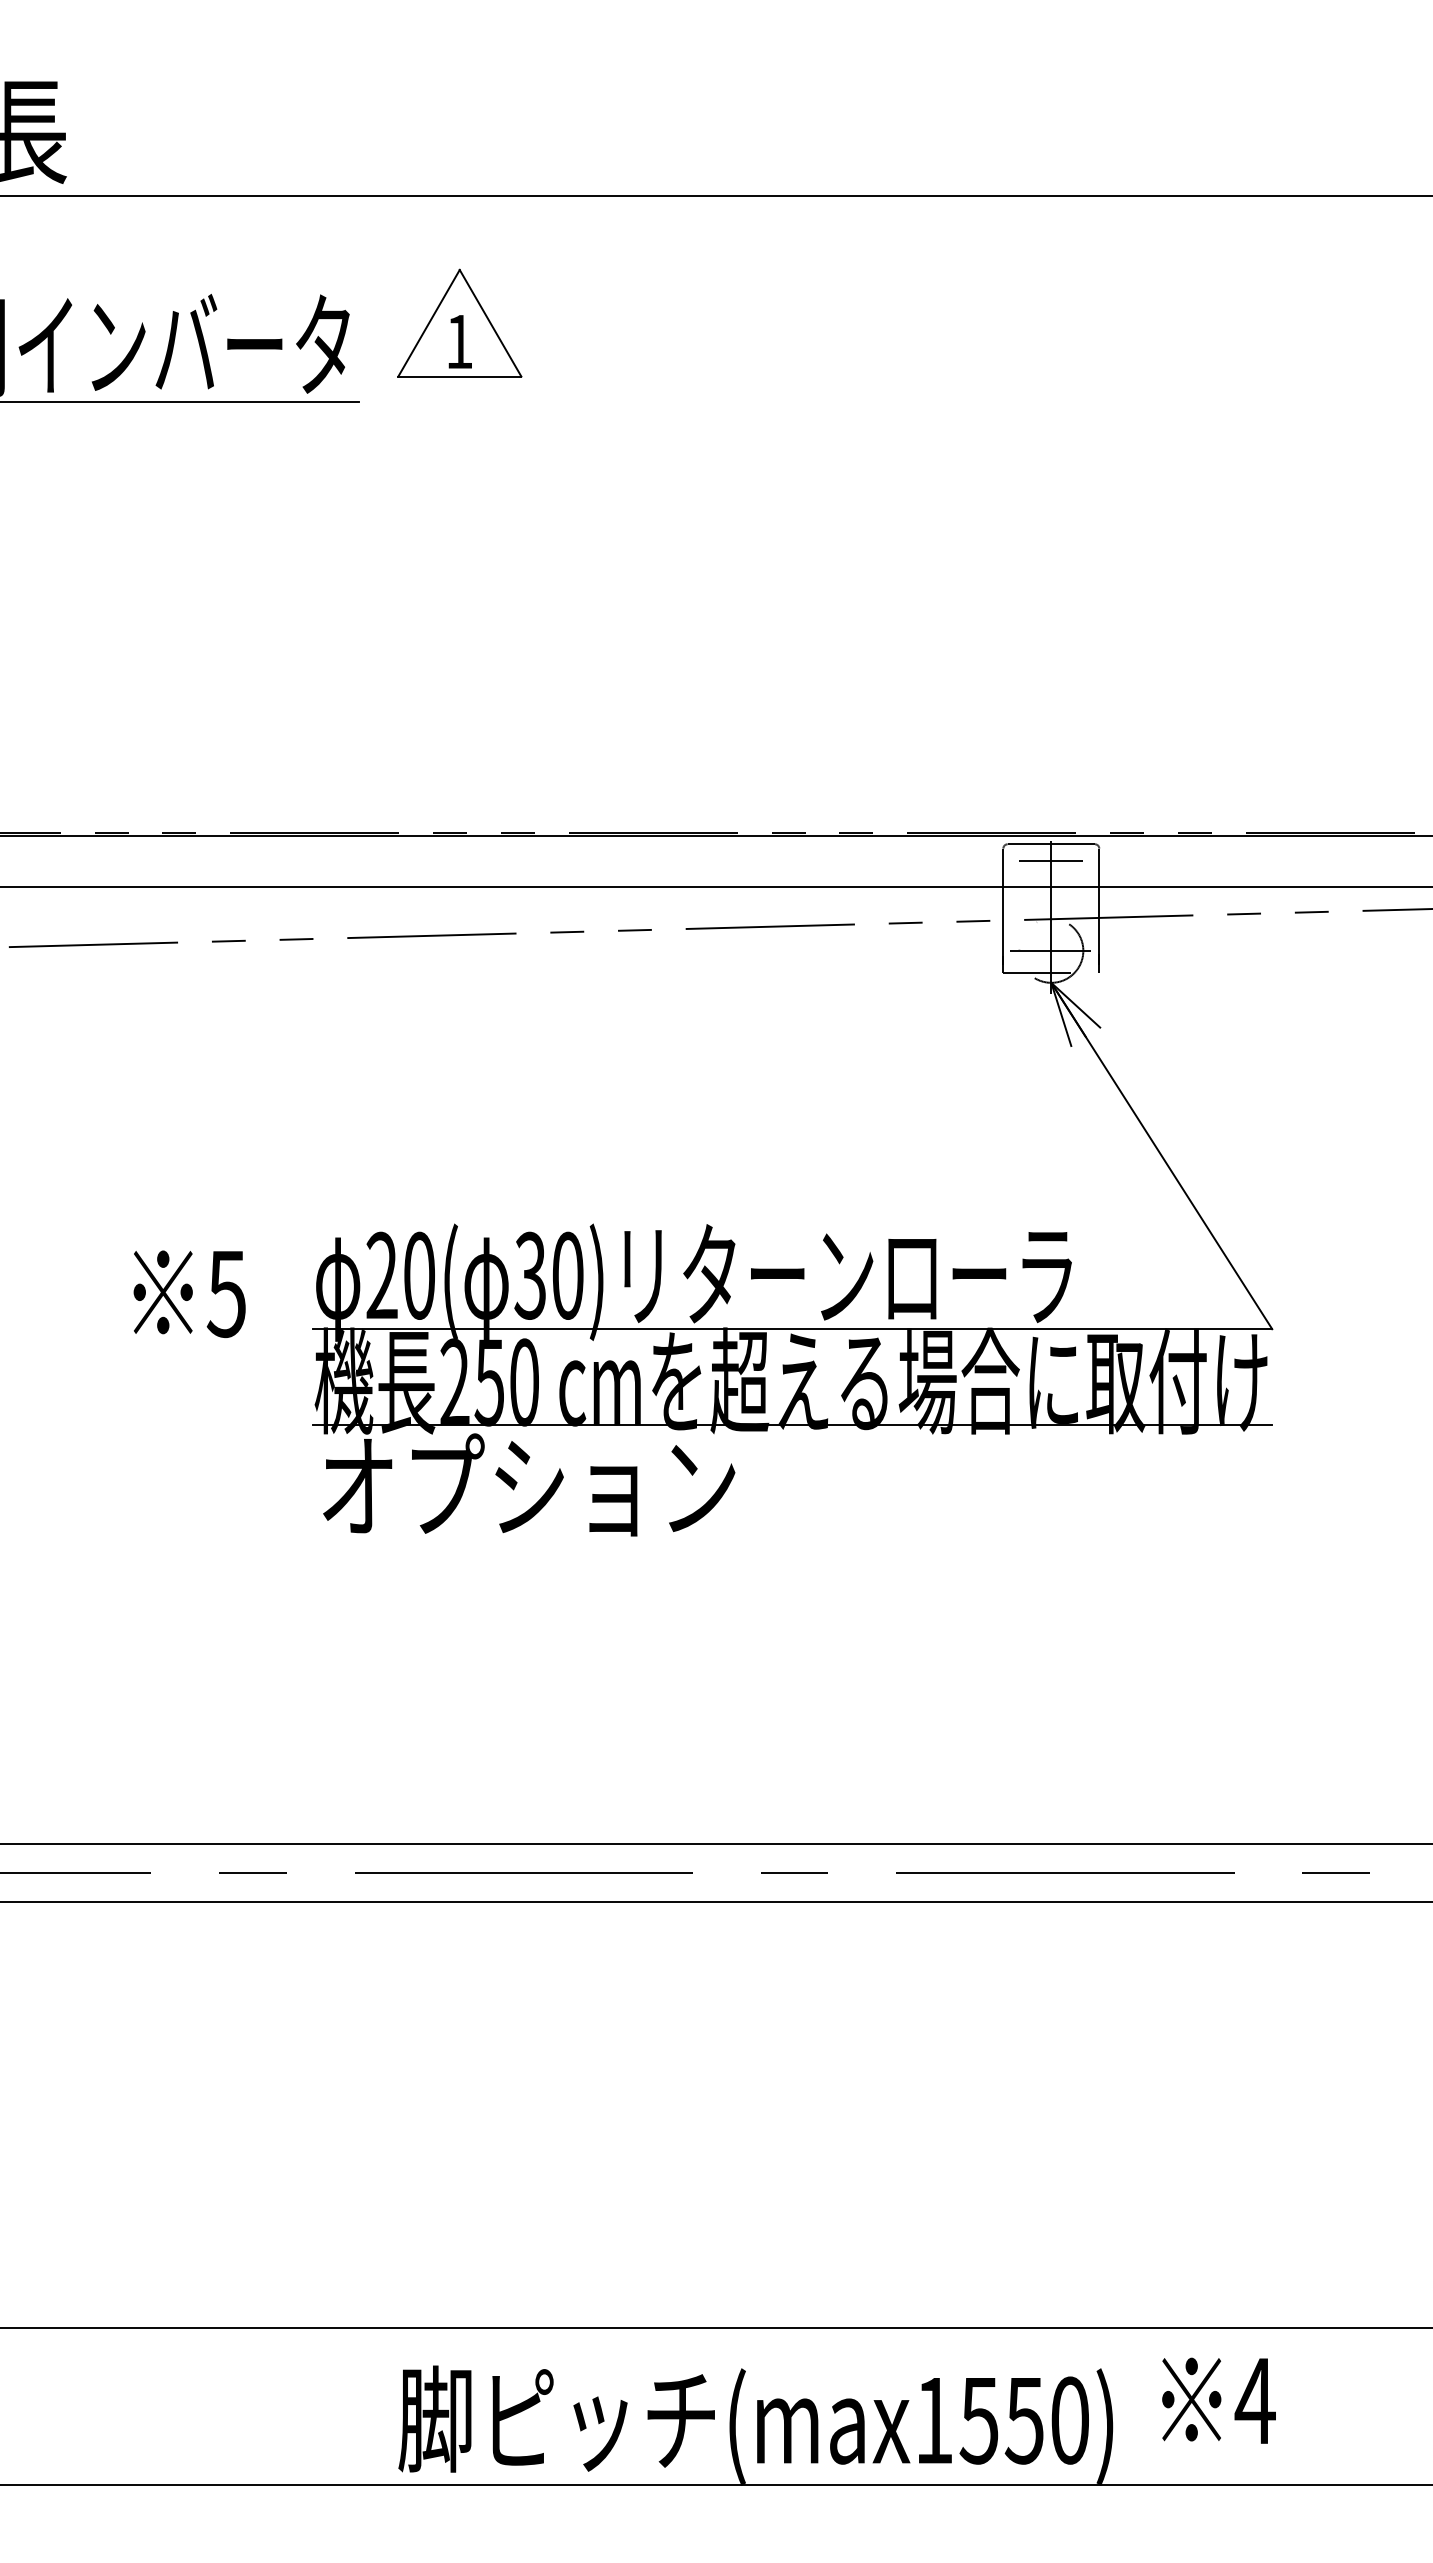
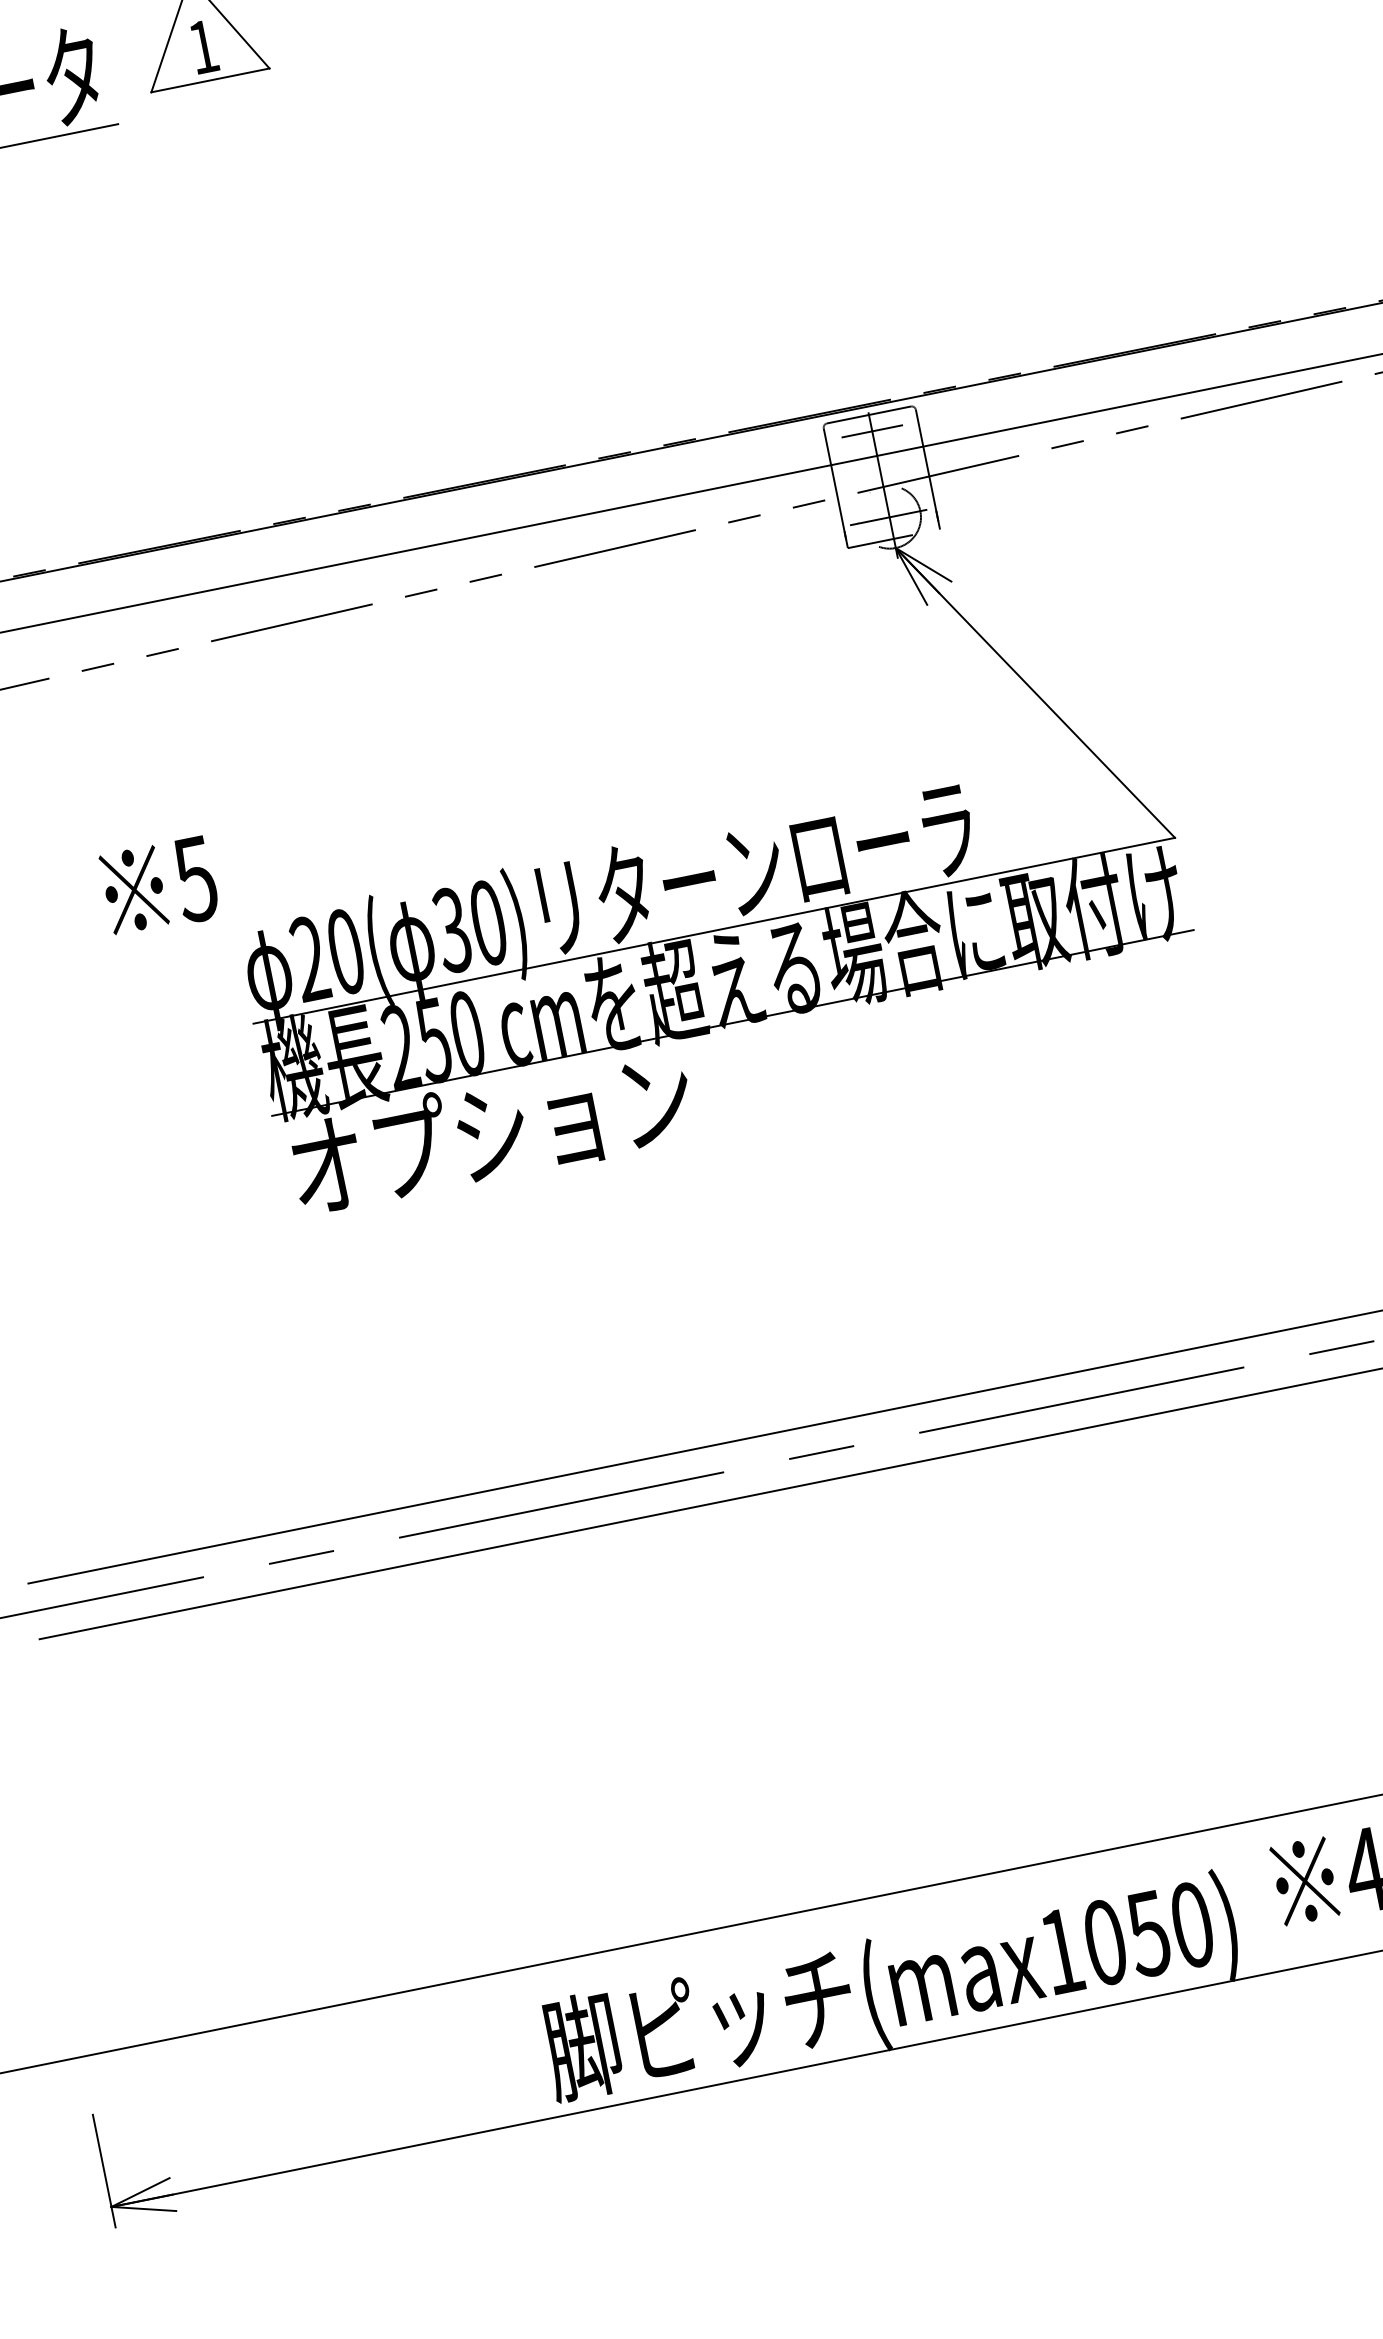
text: (189, 1293) -> (159, 886), moved
text: (978, 2420) -> (1104, 1942), (max1550) -> (max1050)

